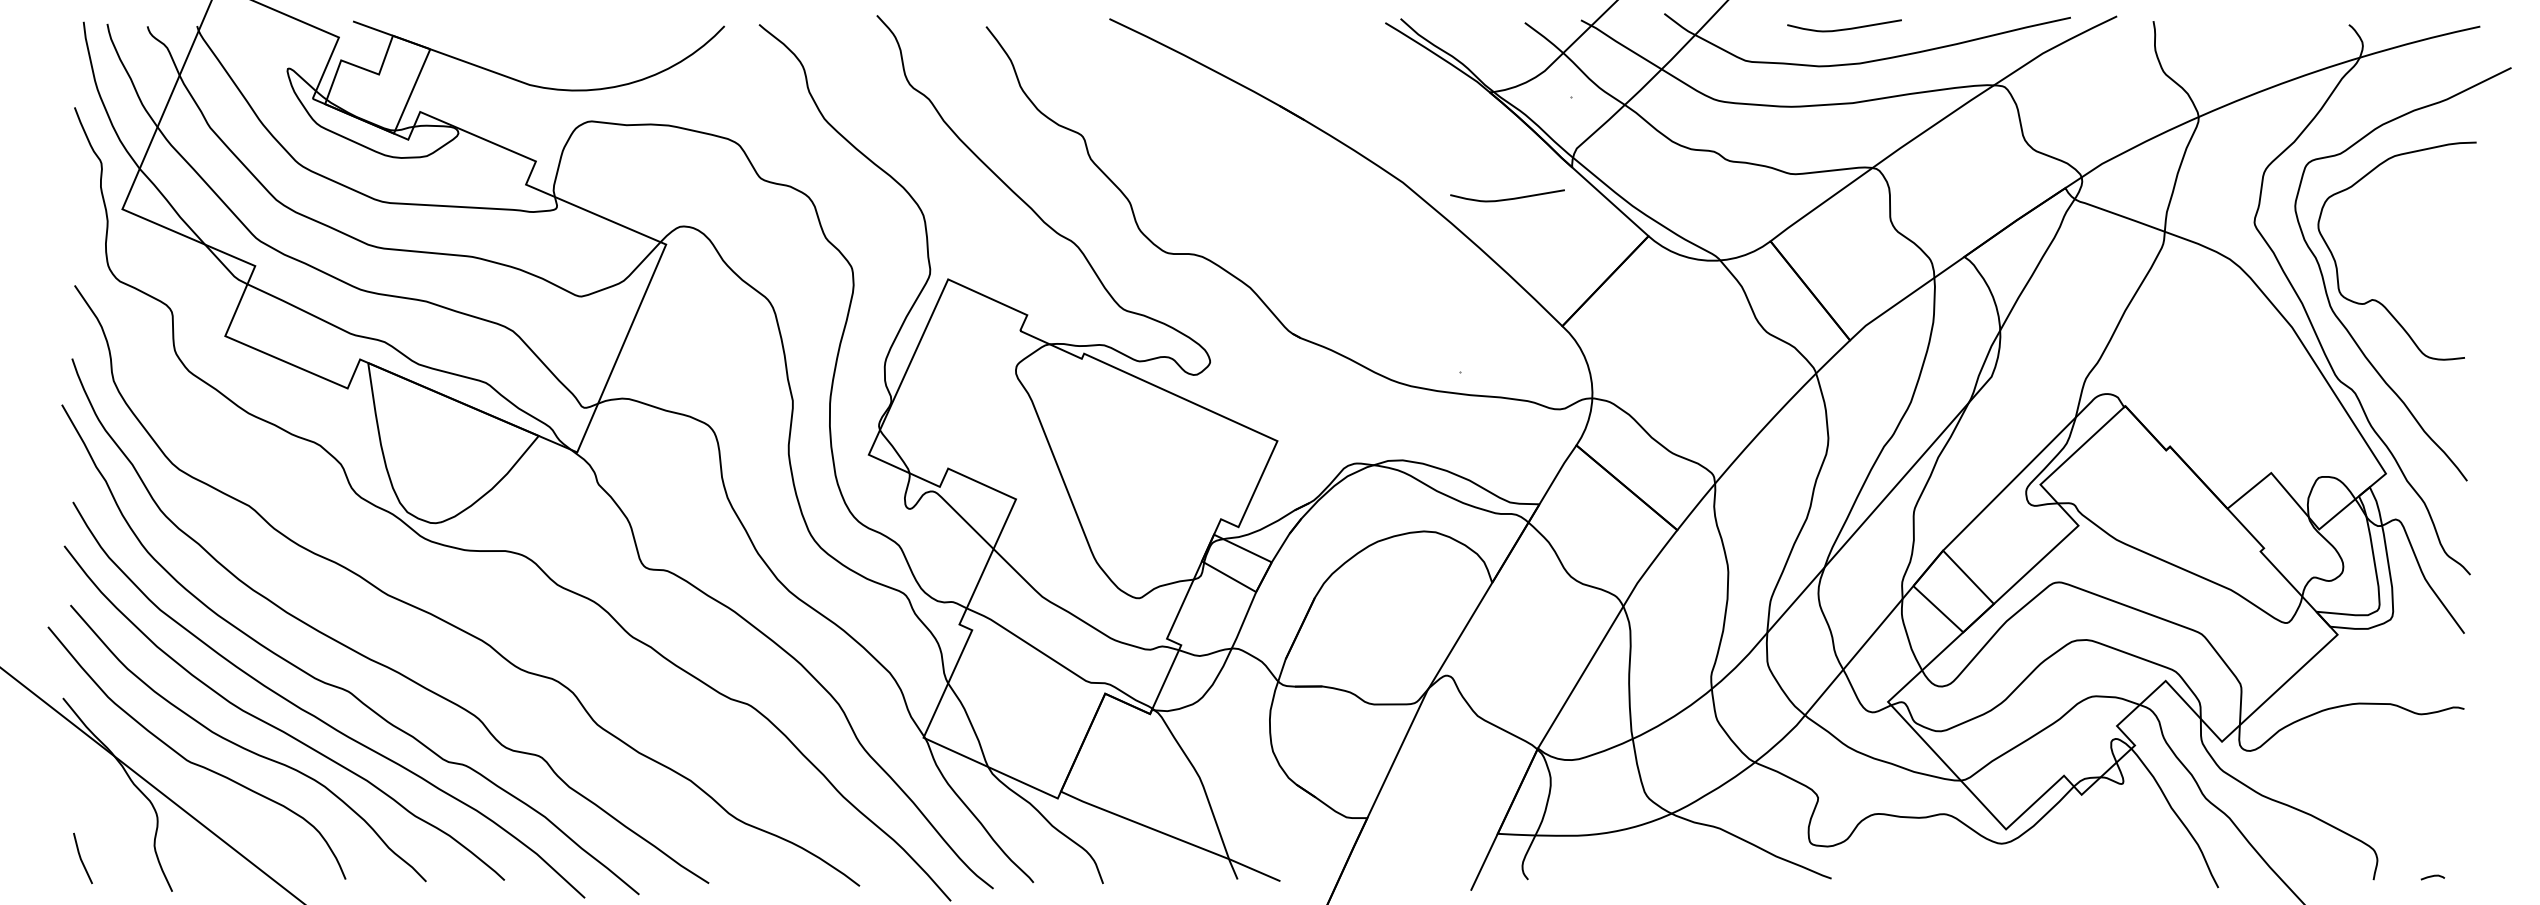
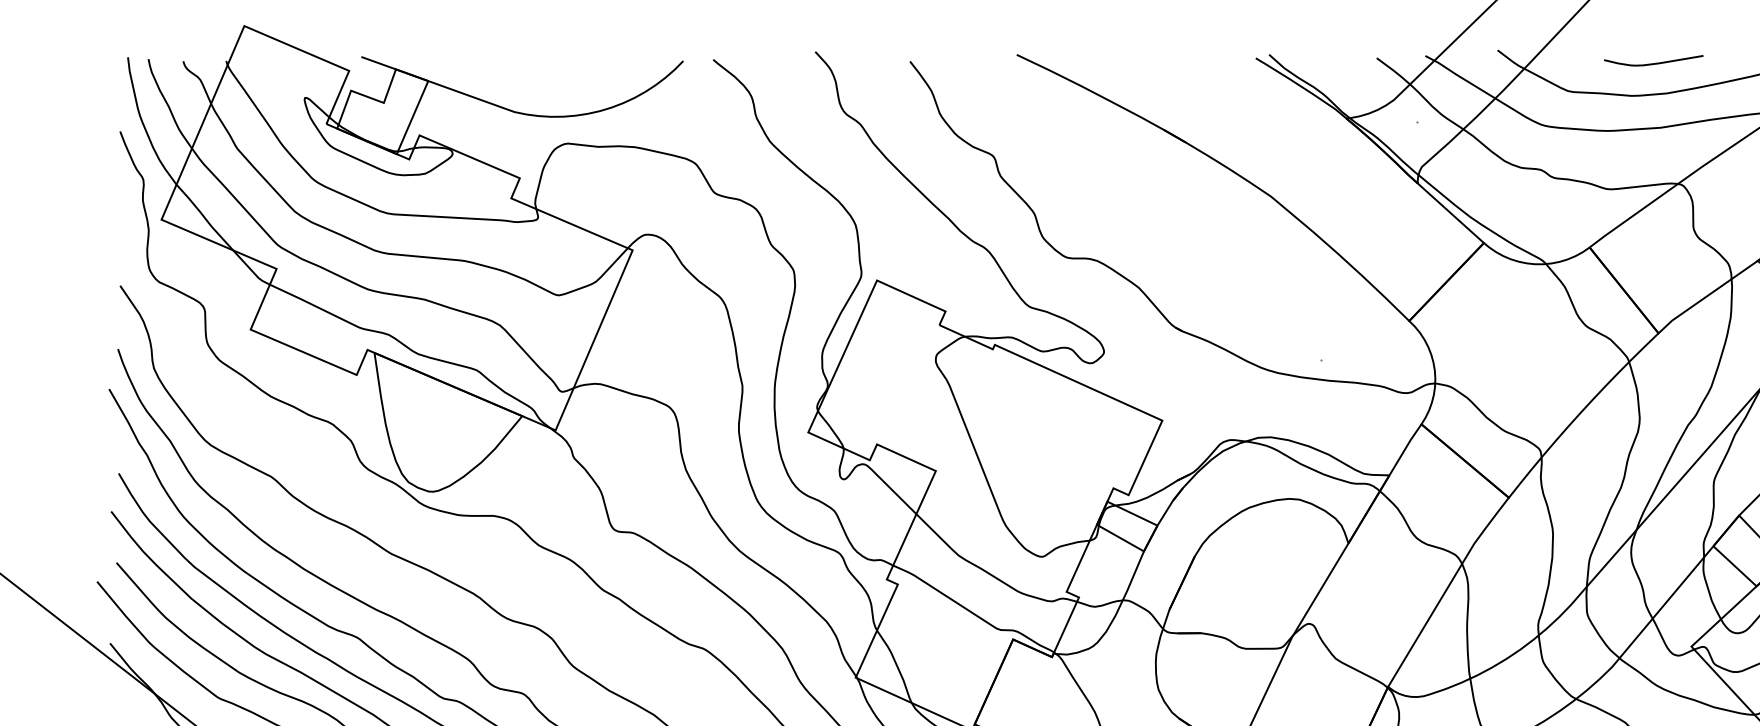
curve: (1507, 198) -> (1361, 210), removed

